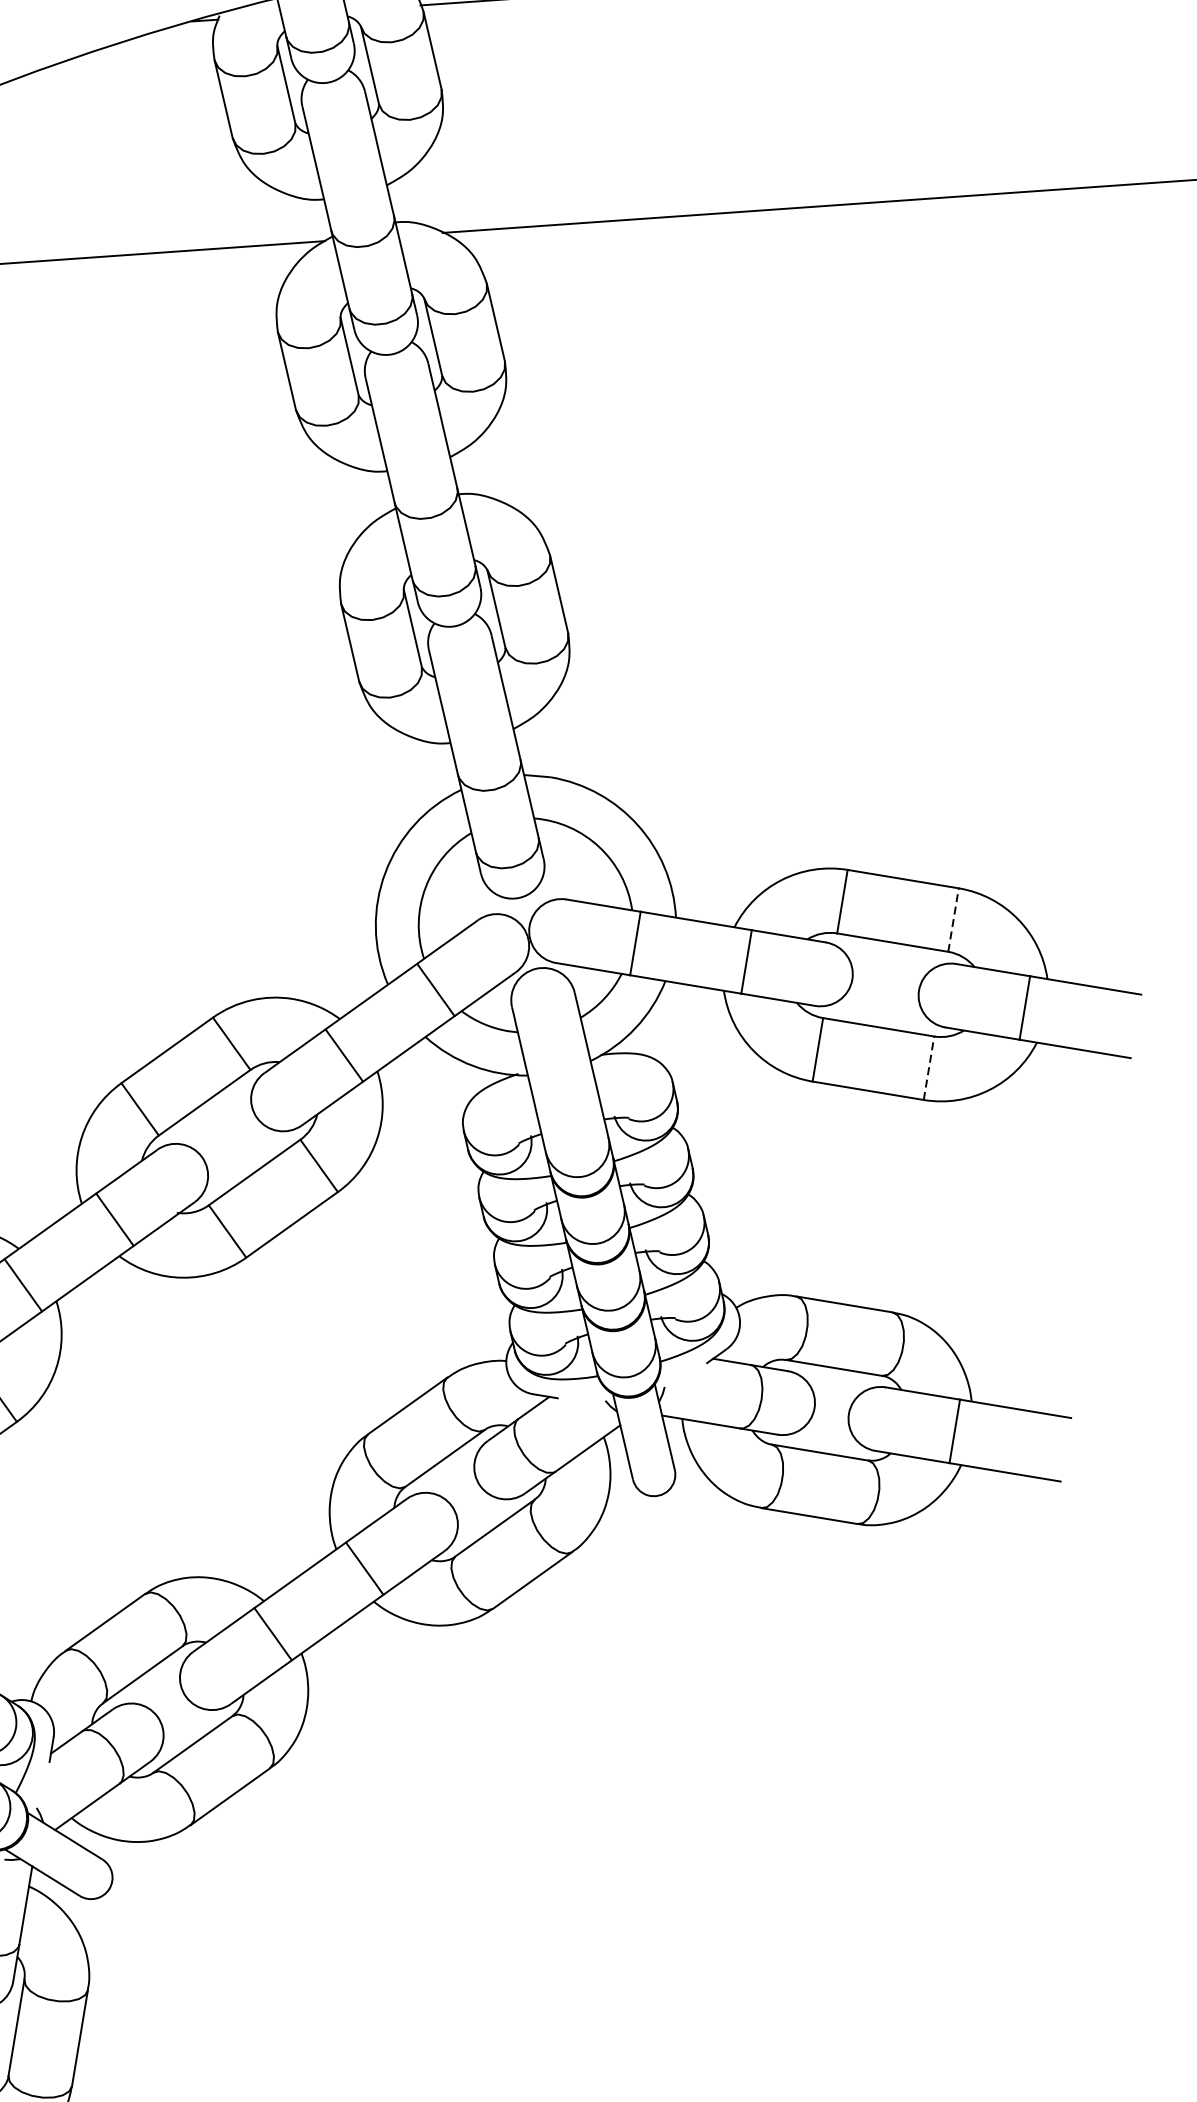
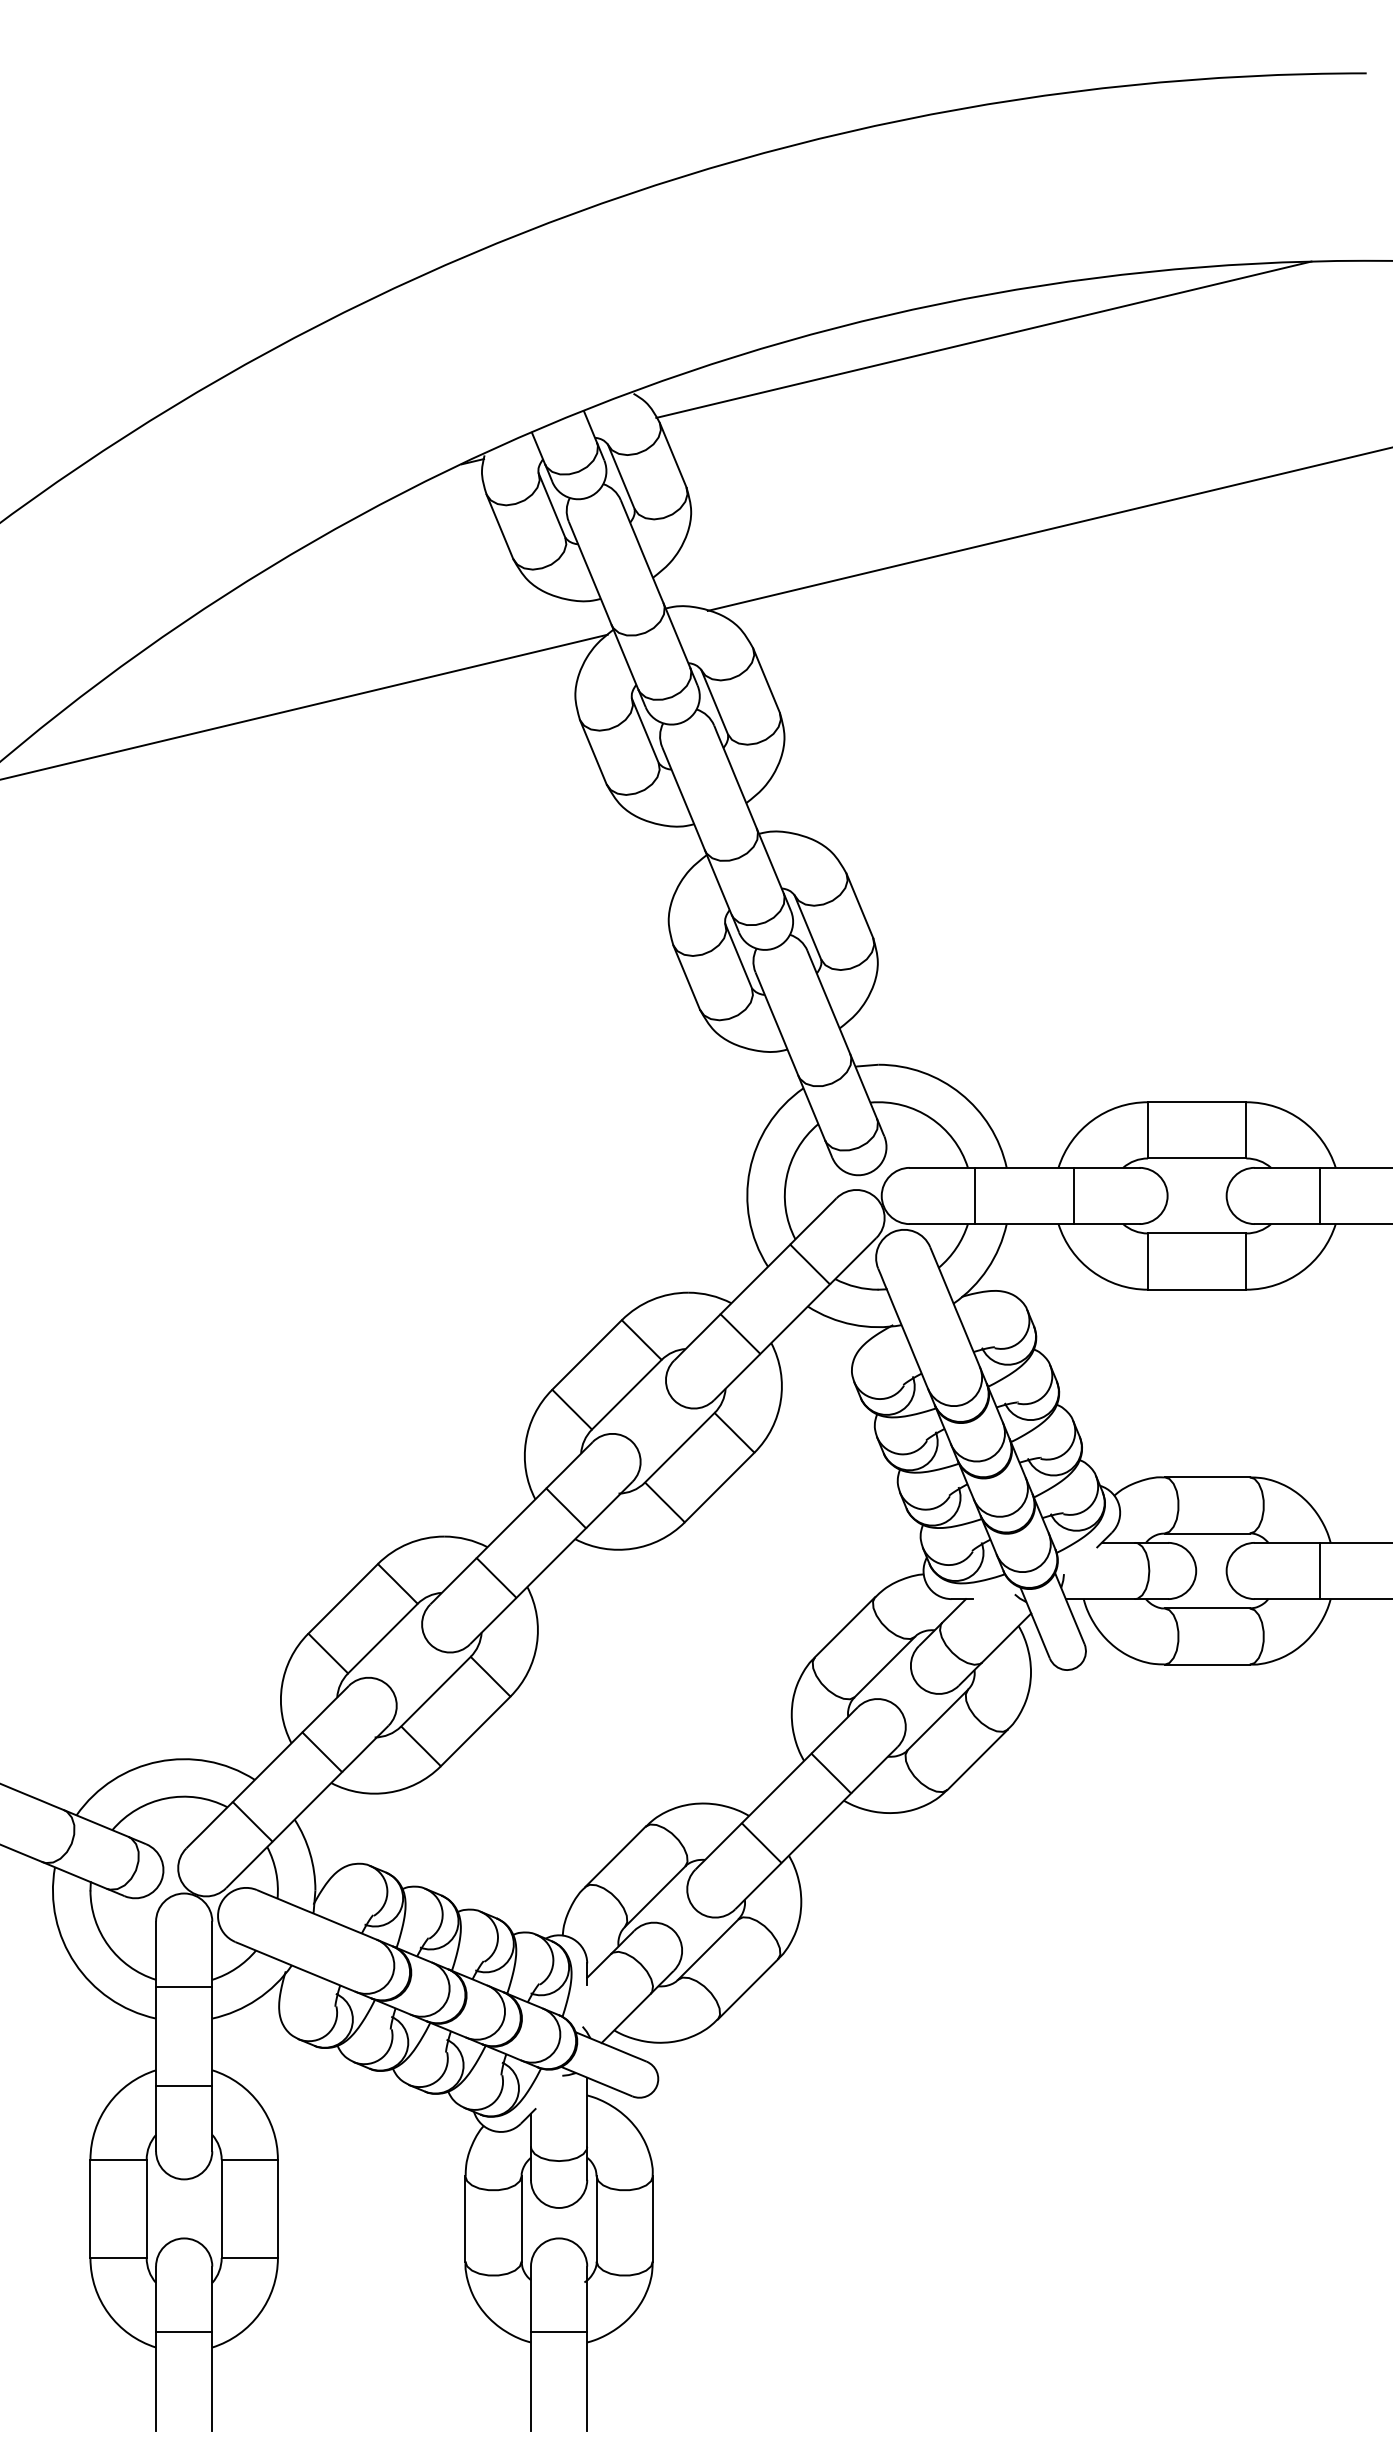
line: (953, 919) -> (1246, 1129), dashed -> solid
line: (929, 1068) -> (1246, 1261), dashed -> solid

